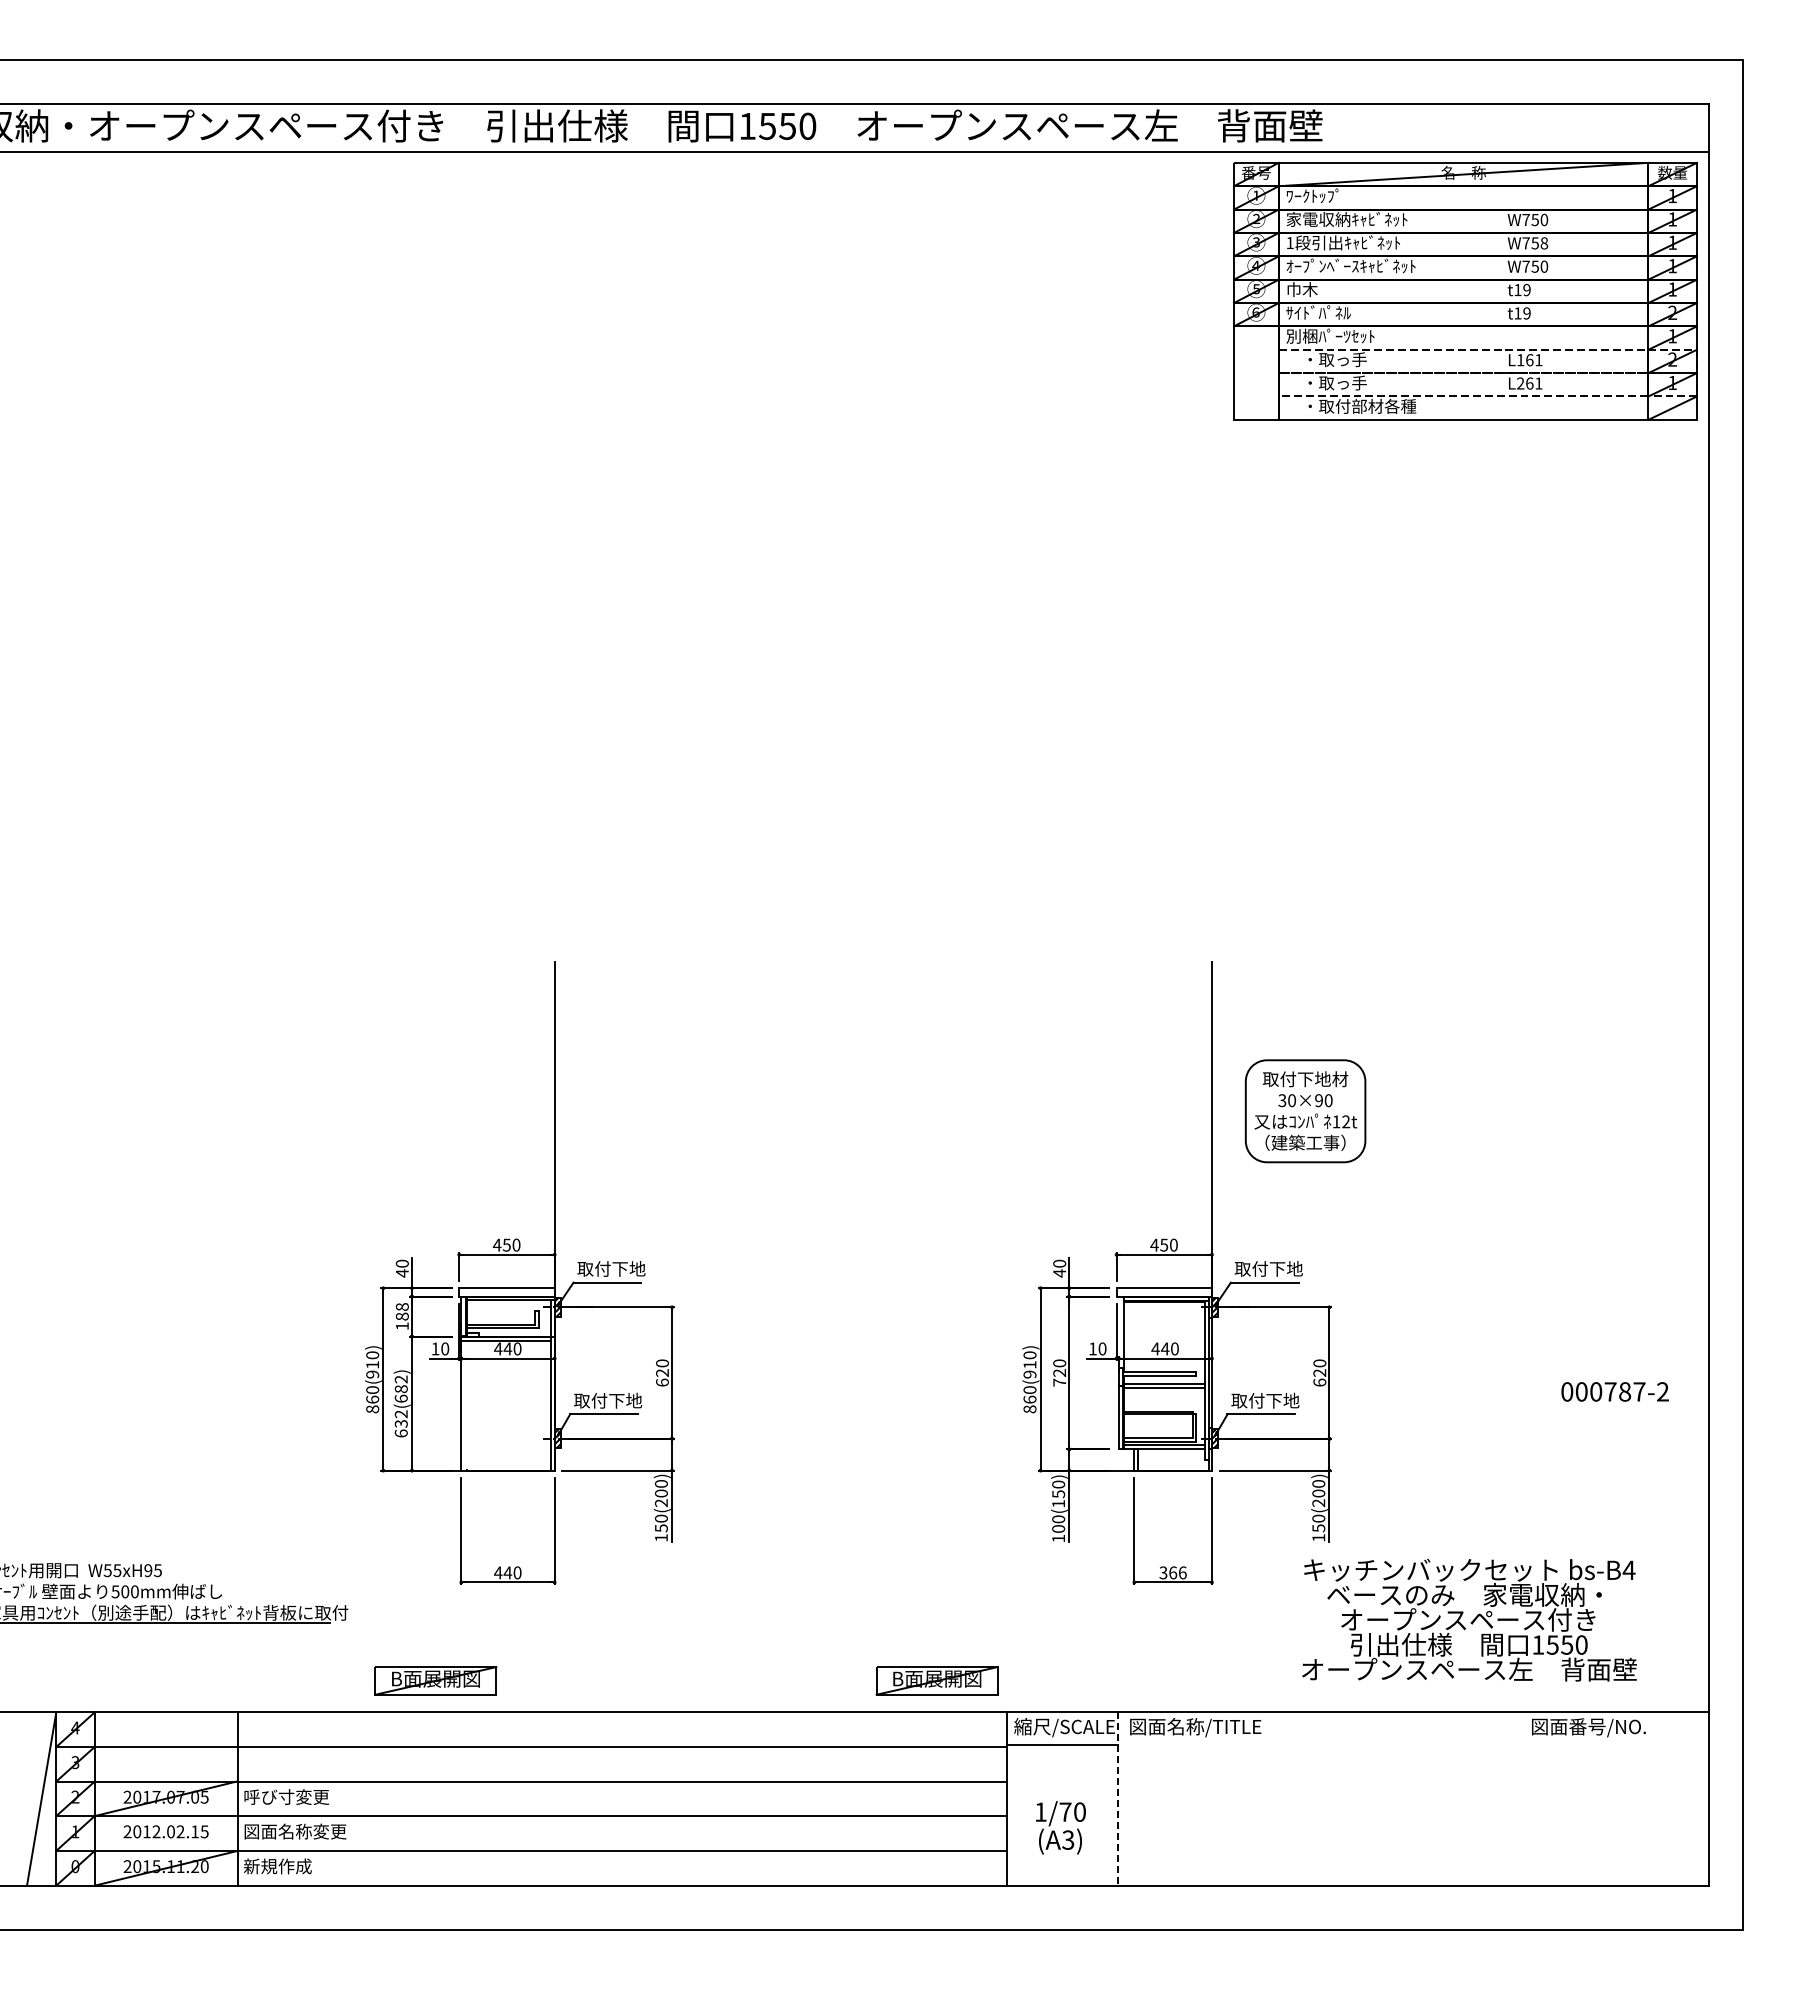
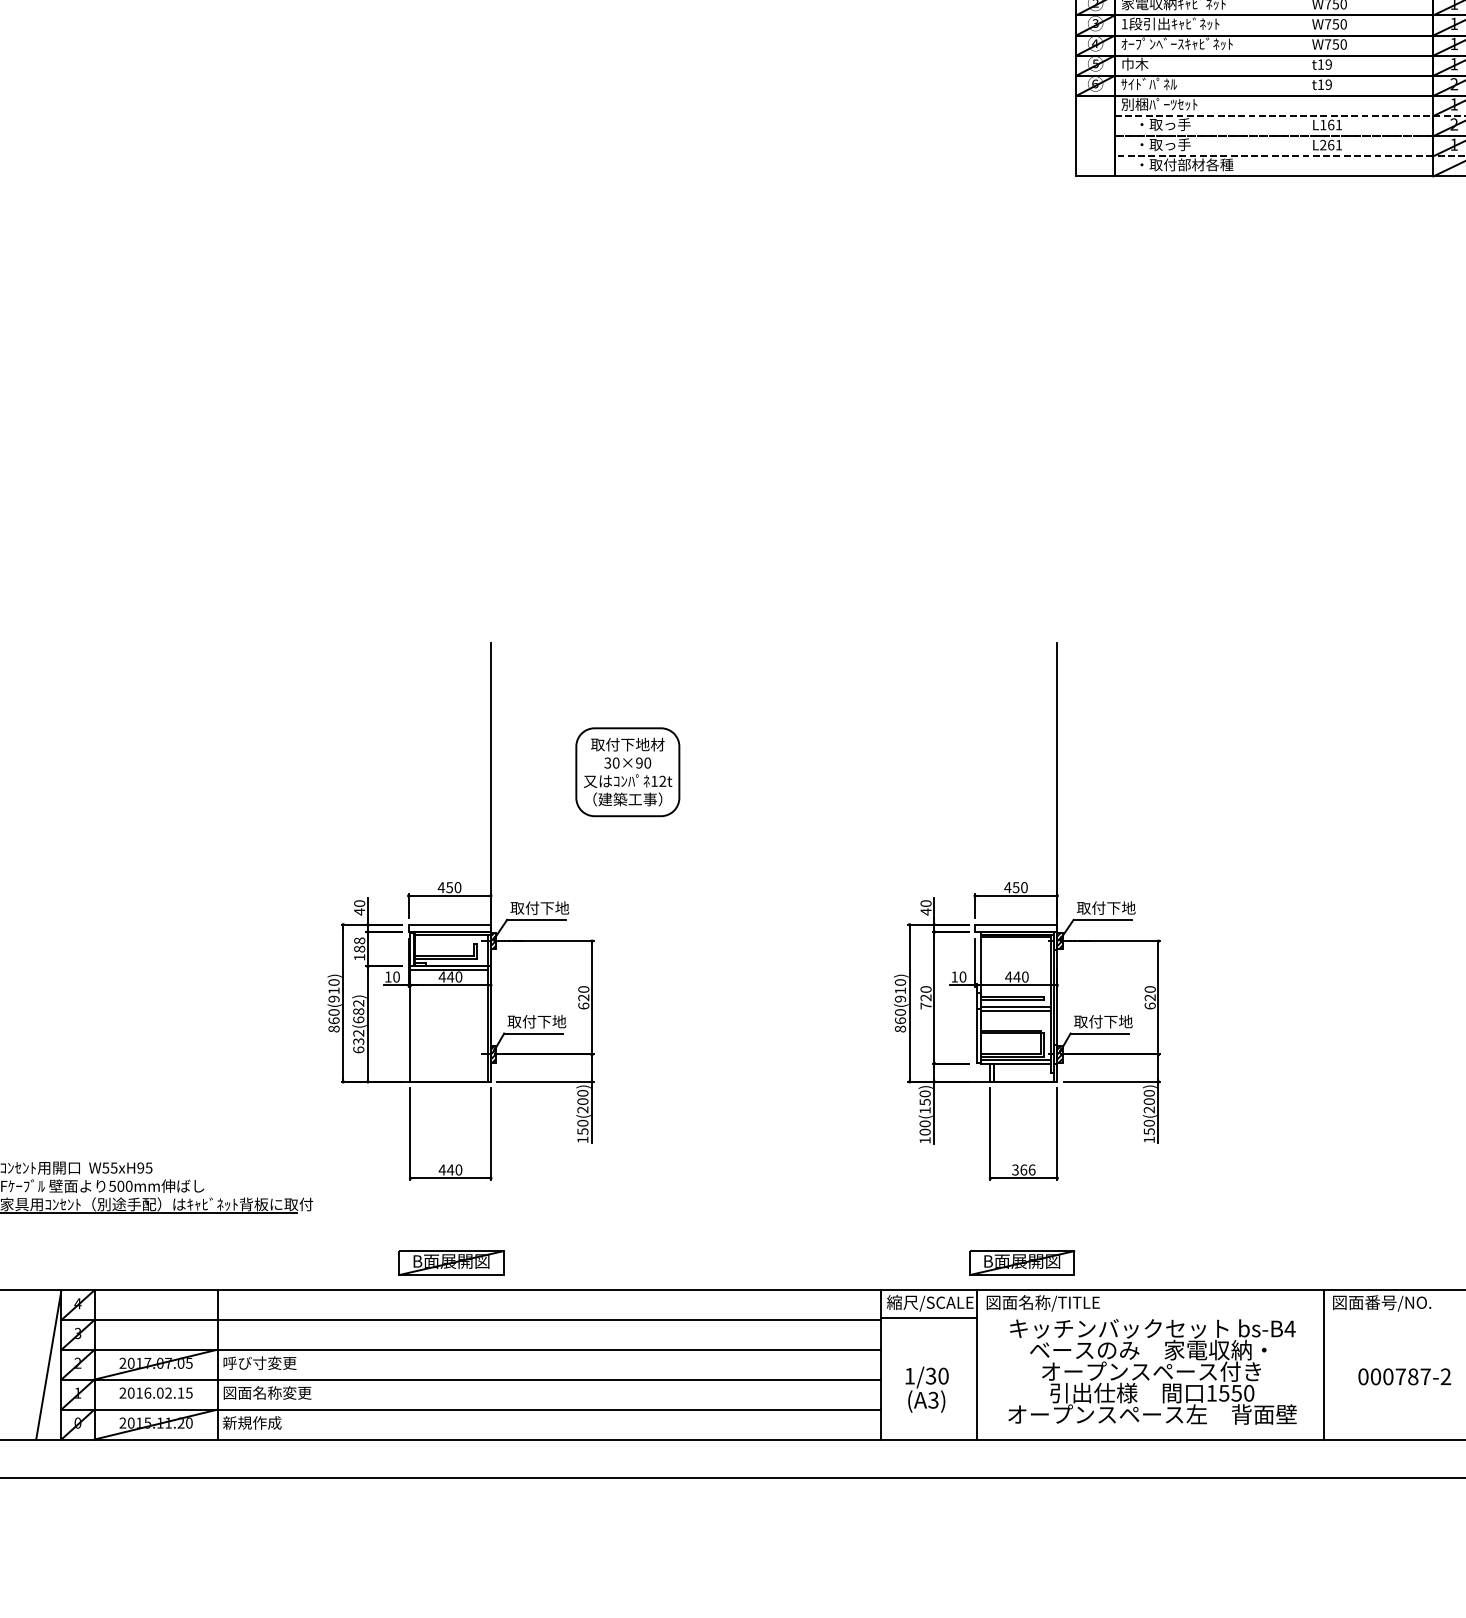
text: (1544, 243) -> (1343, 24), W758 -> W750
part: (1305, 1111) -> (627, 772), moved
text: (1614, 1391) -> (1404, 1376), moved
text: (1469, 1619) -> (1152, 1371), moved
part: (435, 1680) -> (451, 1262), moved
part: (936, 1680) -> (1021, 1262), moved
line: (1521, 1798) -> (1324, 1364), added
line: (1118, 1799) -> (976, 1365), dashed -> solid
text: (1065, 1811) -> (931, 1375), 1/70 -> 1/30
text: (156, 1831) -> (147, 1392), 2012.02.15 -> 2016.02.15

